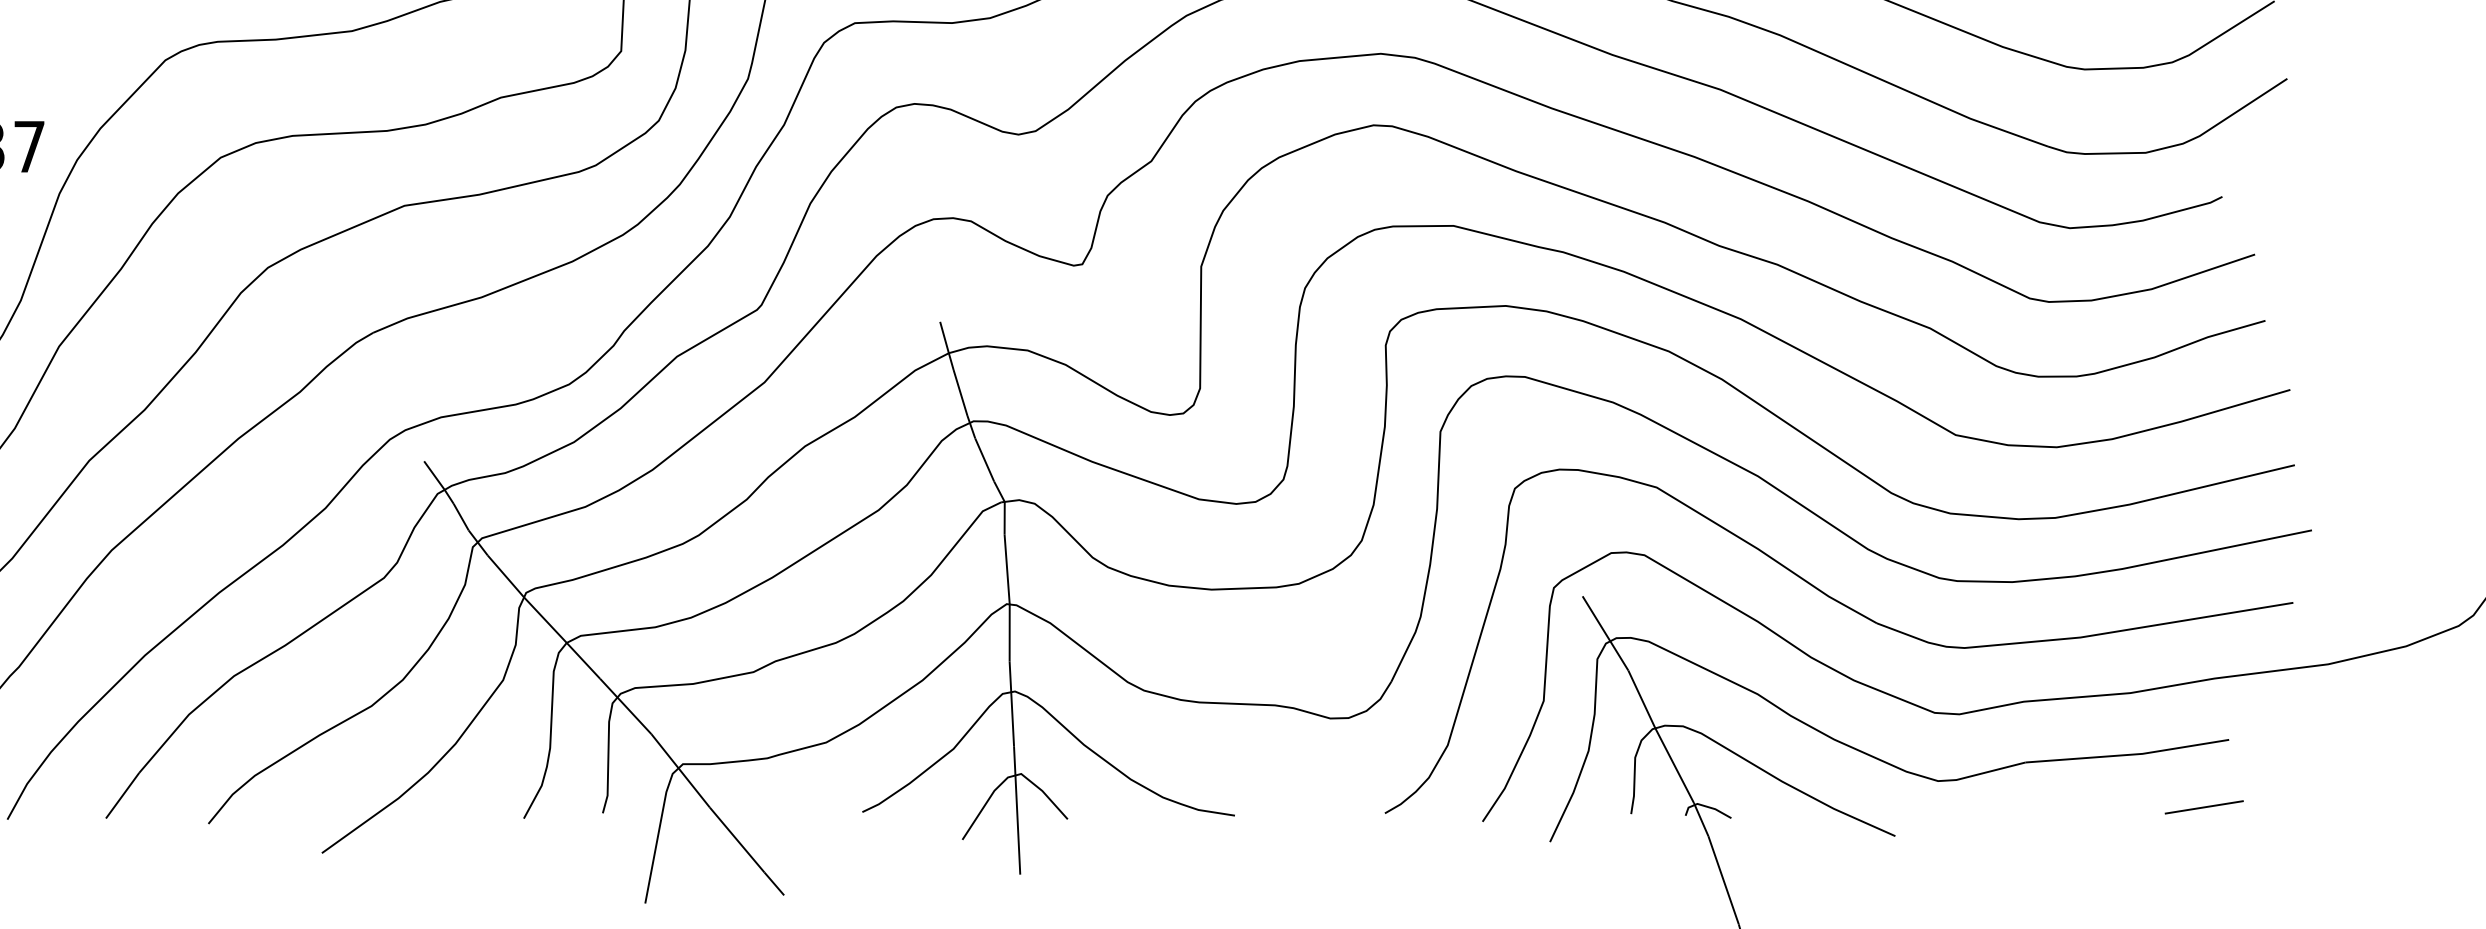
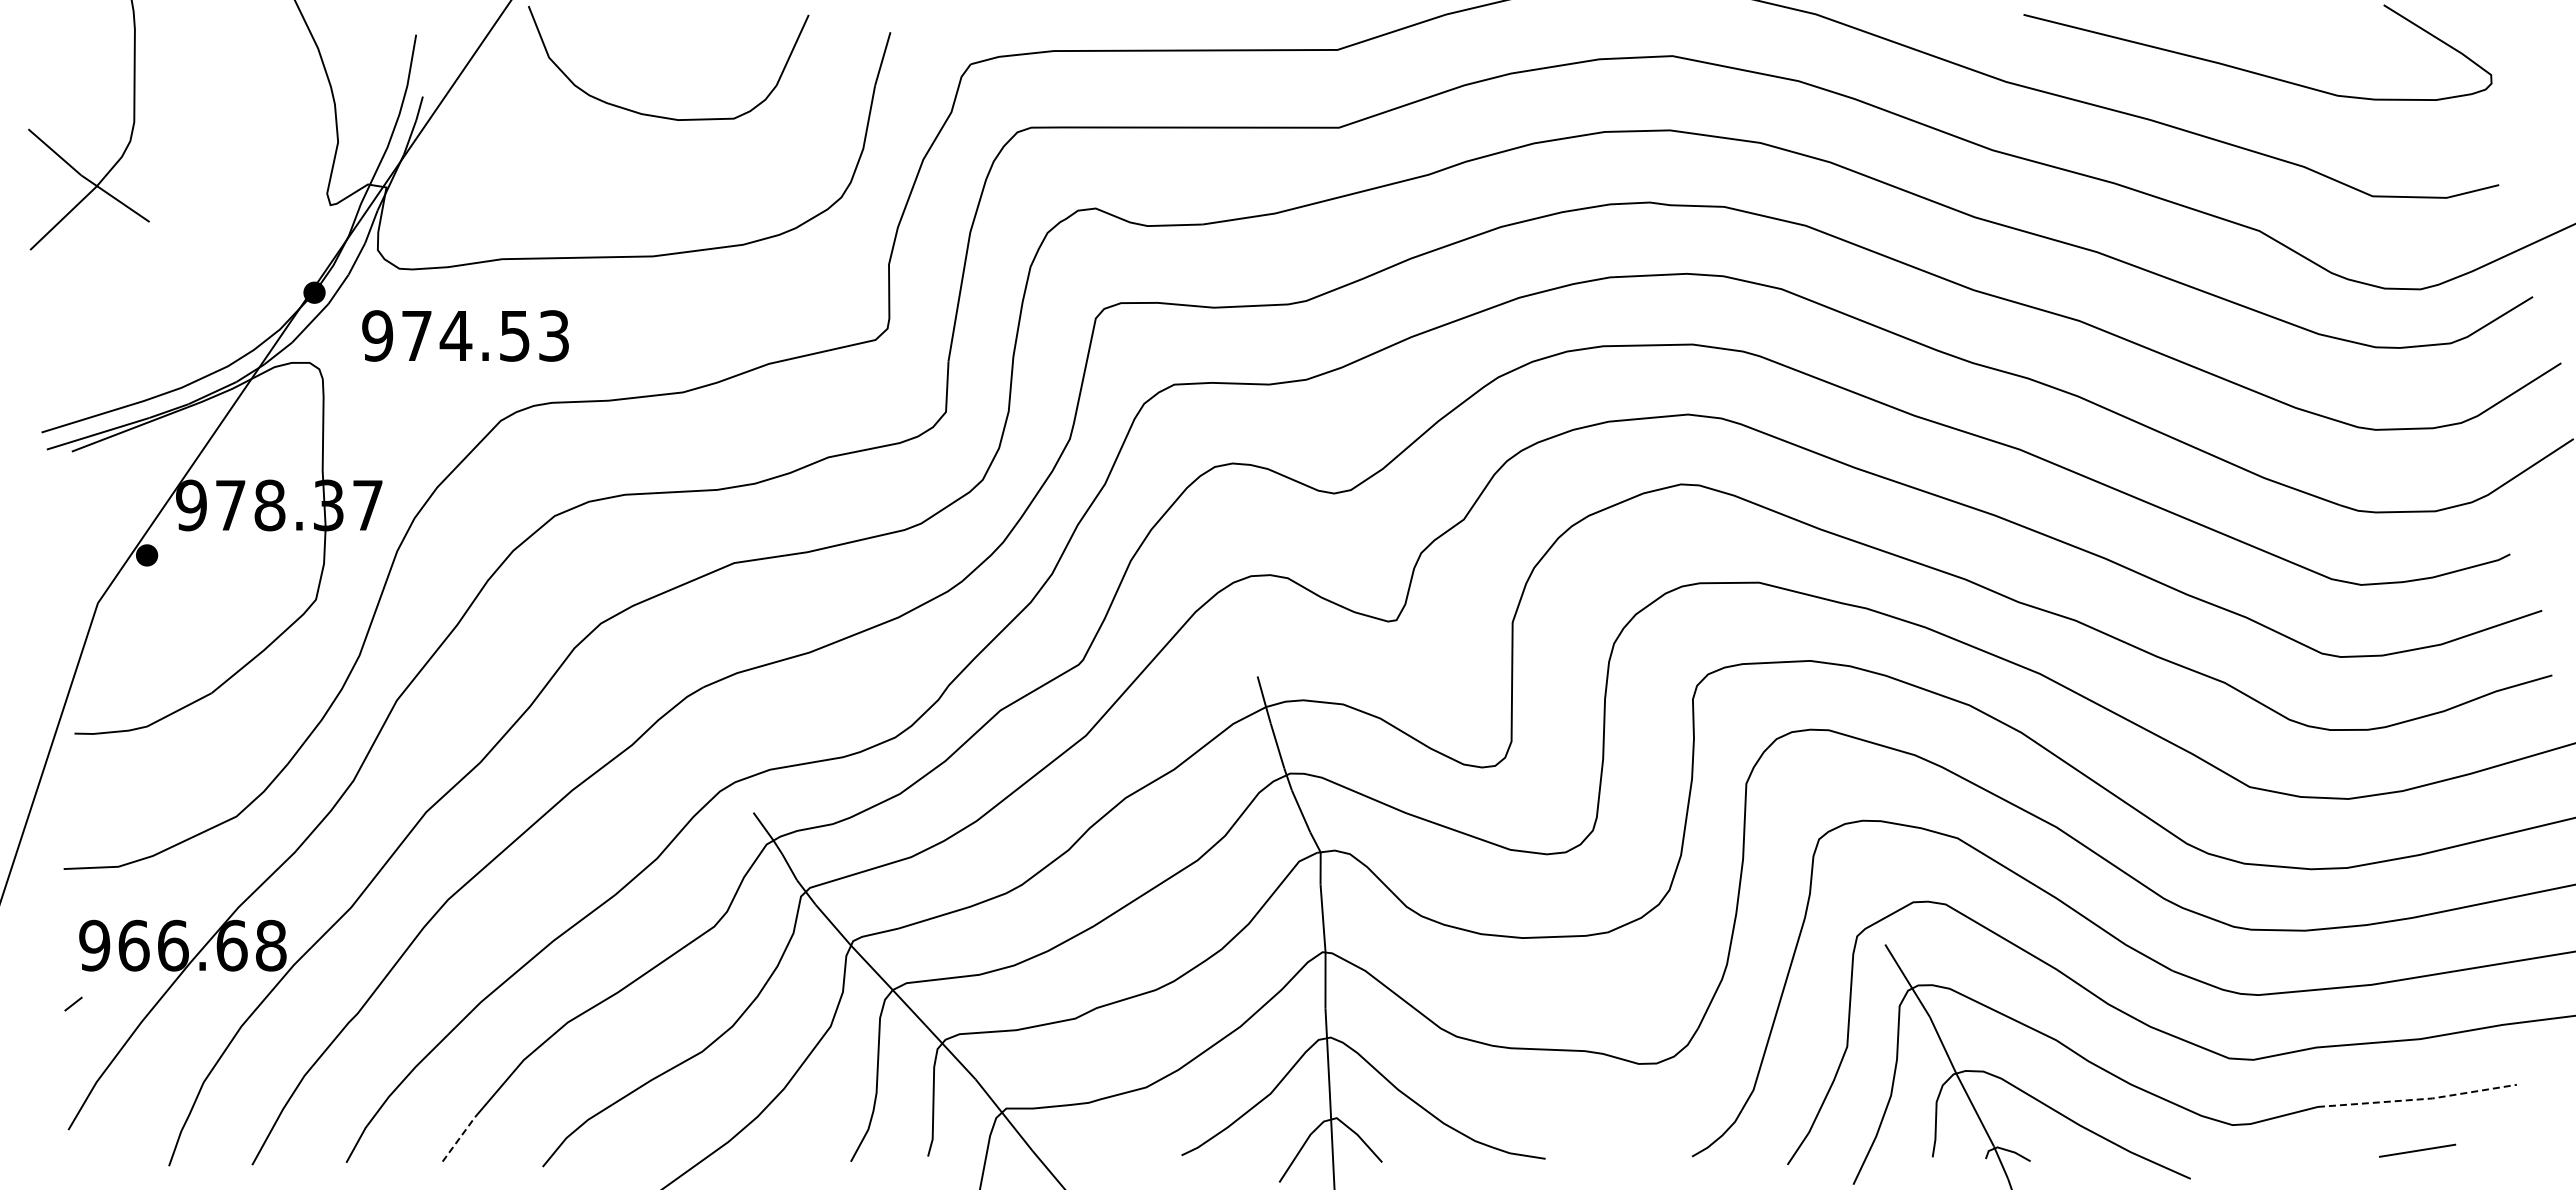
line: (2128, 754) -> (2418, 1099), solid -> dashed
line: (122, 795) -> (458, 1139), solid -> dashed
line: (2204, 807) -> (2417, 1150), moved

